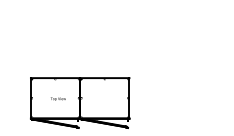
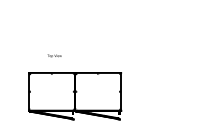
text: (58, 98) -> (54, 55), moved

